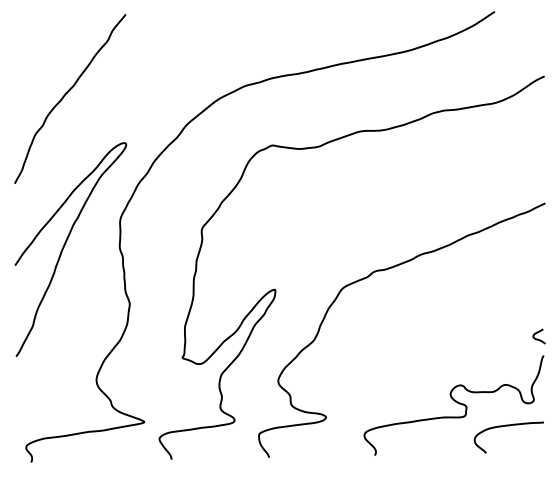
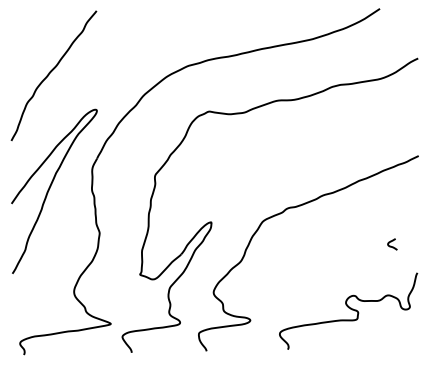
curve: (537, 338) -> (391, 245), moved
curve: (508, 426) -> (390, 327), removed

